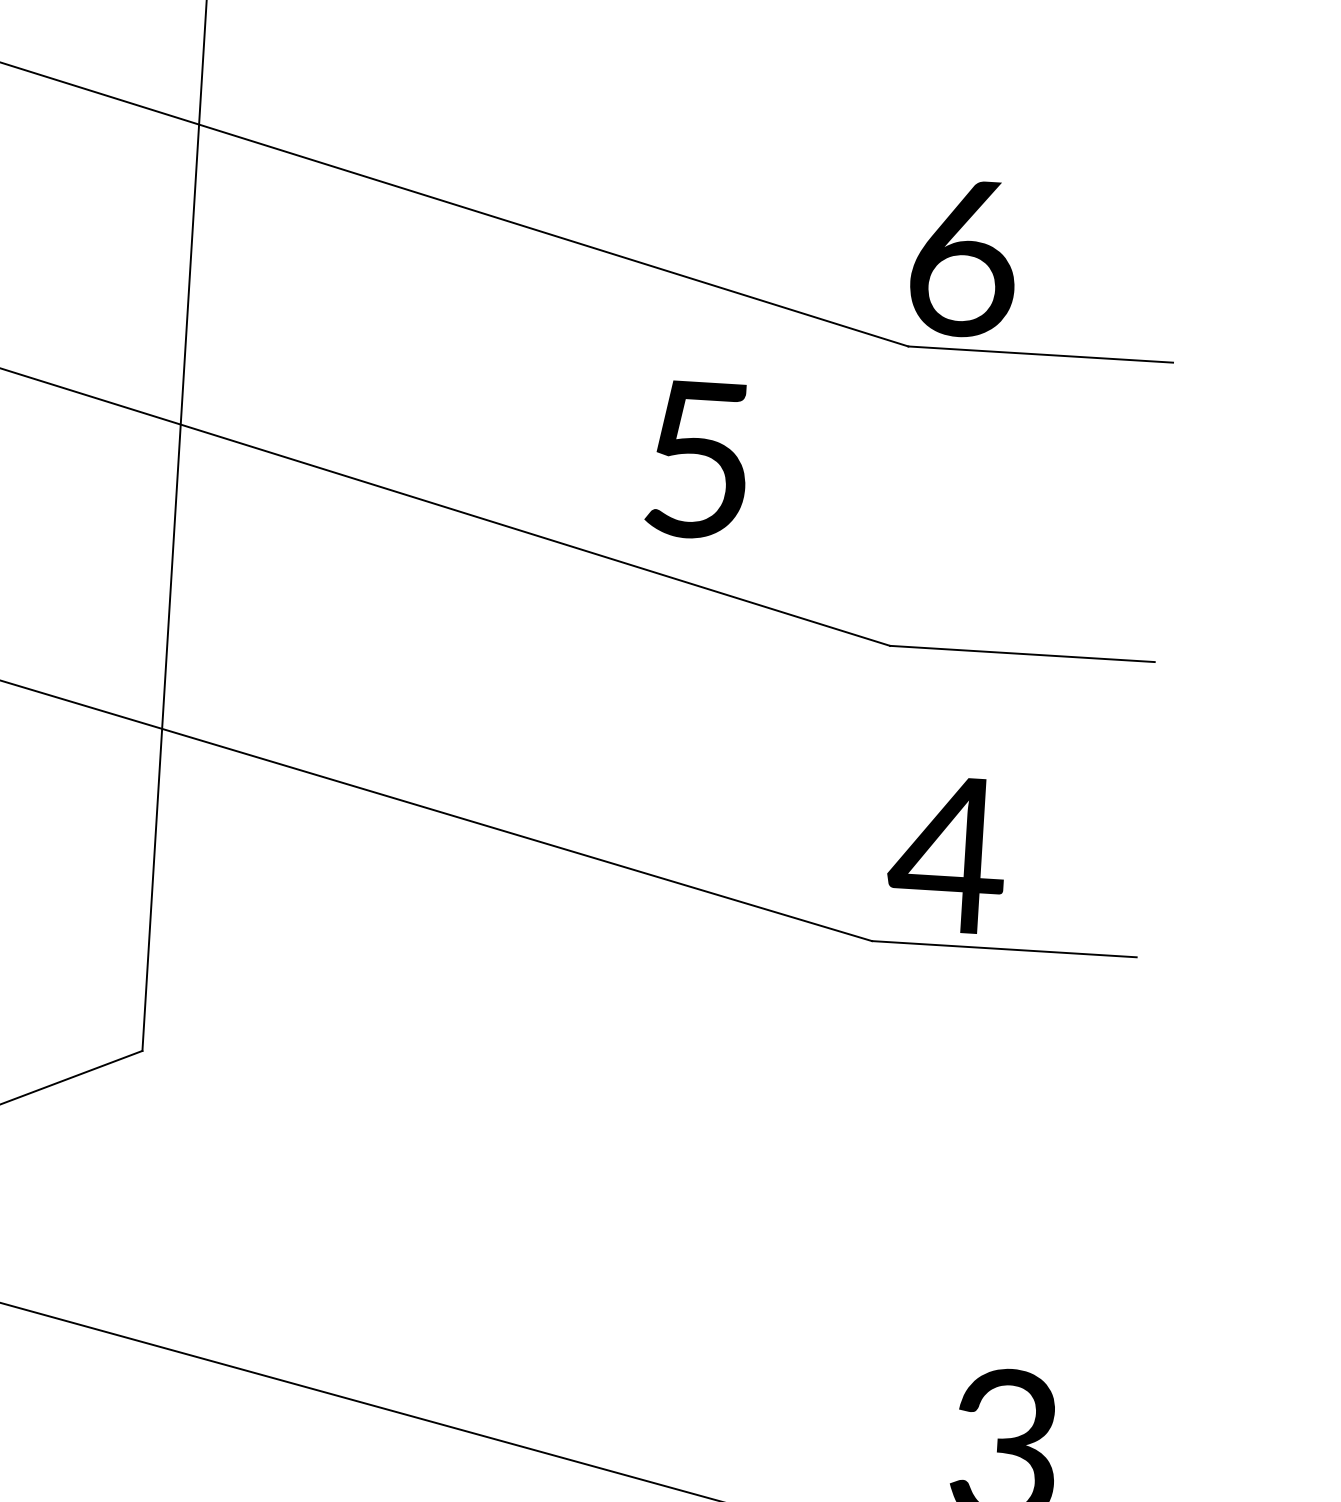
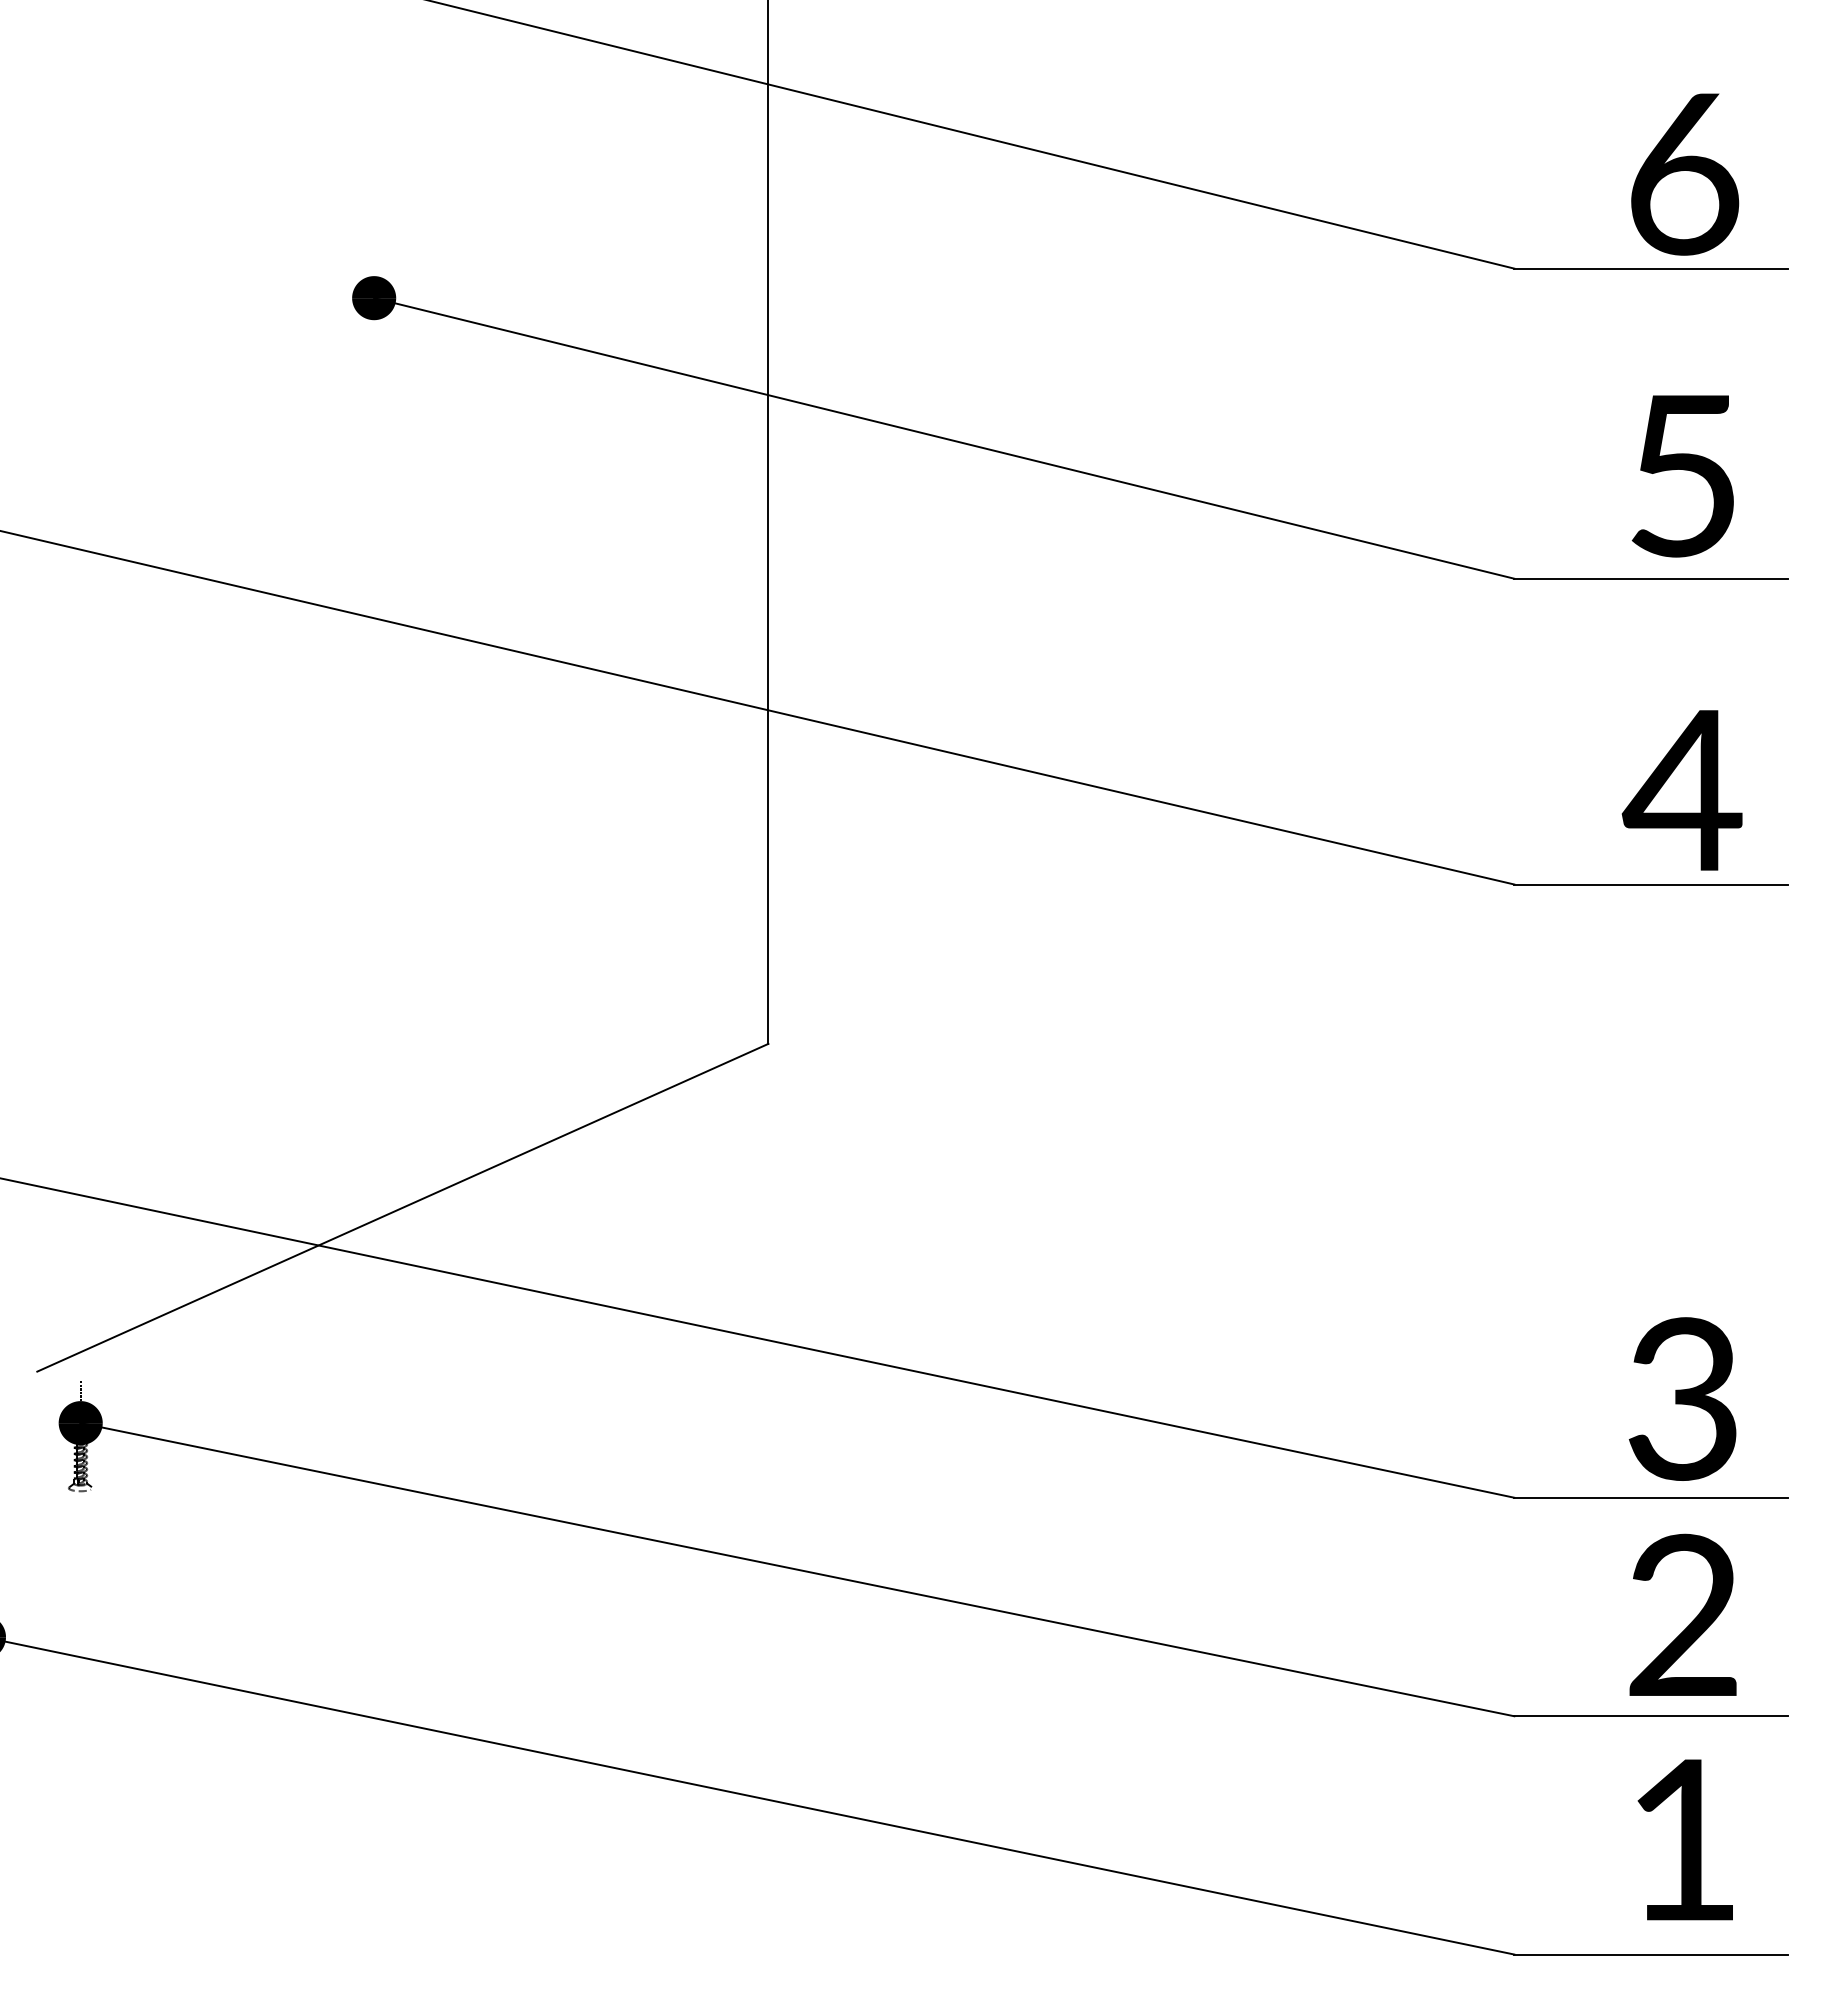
text: (964, 258) -> (1685, 174), moved
text: (697, 460) -> (1682, 476), moved
text: (946, 854) -> (1681, 790), moved

